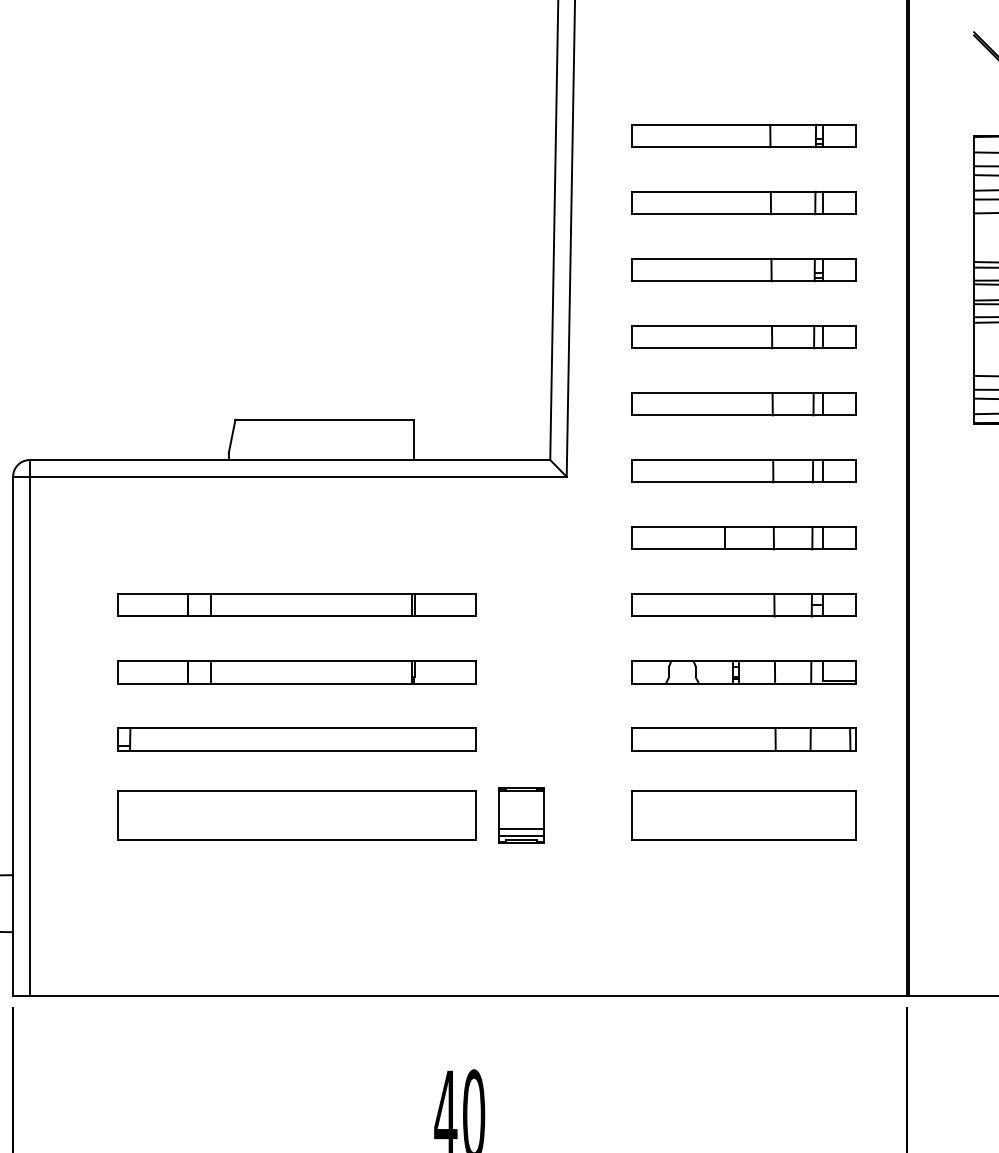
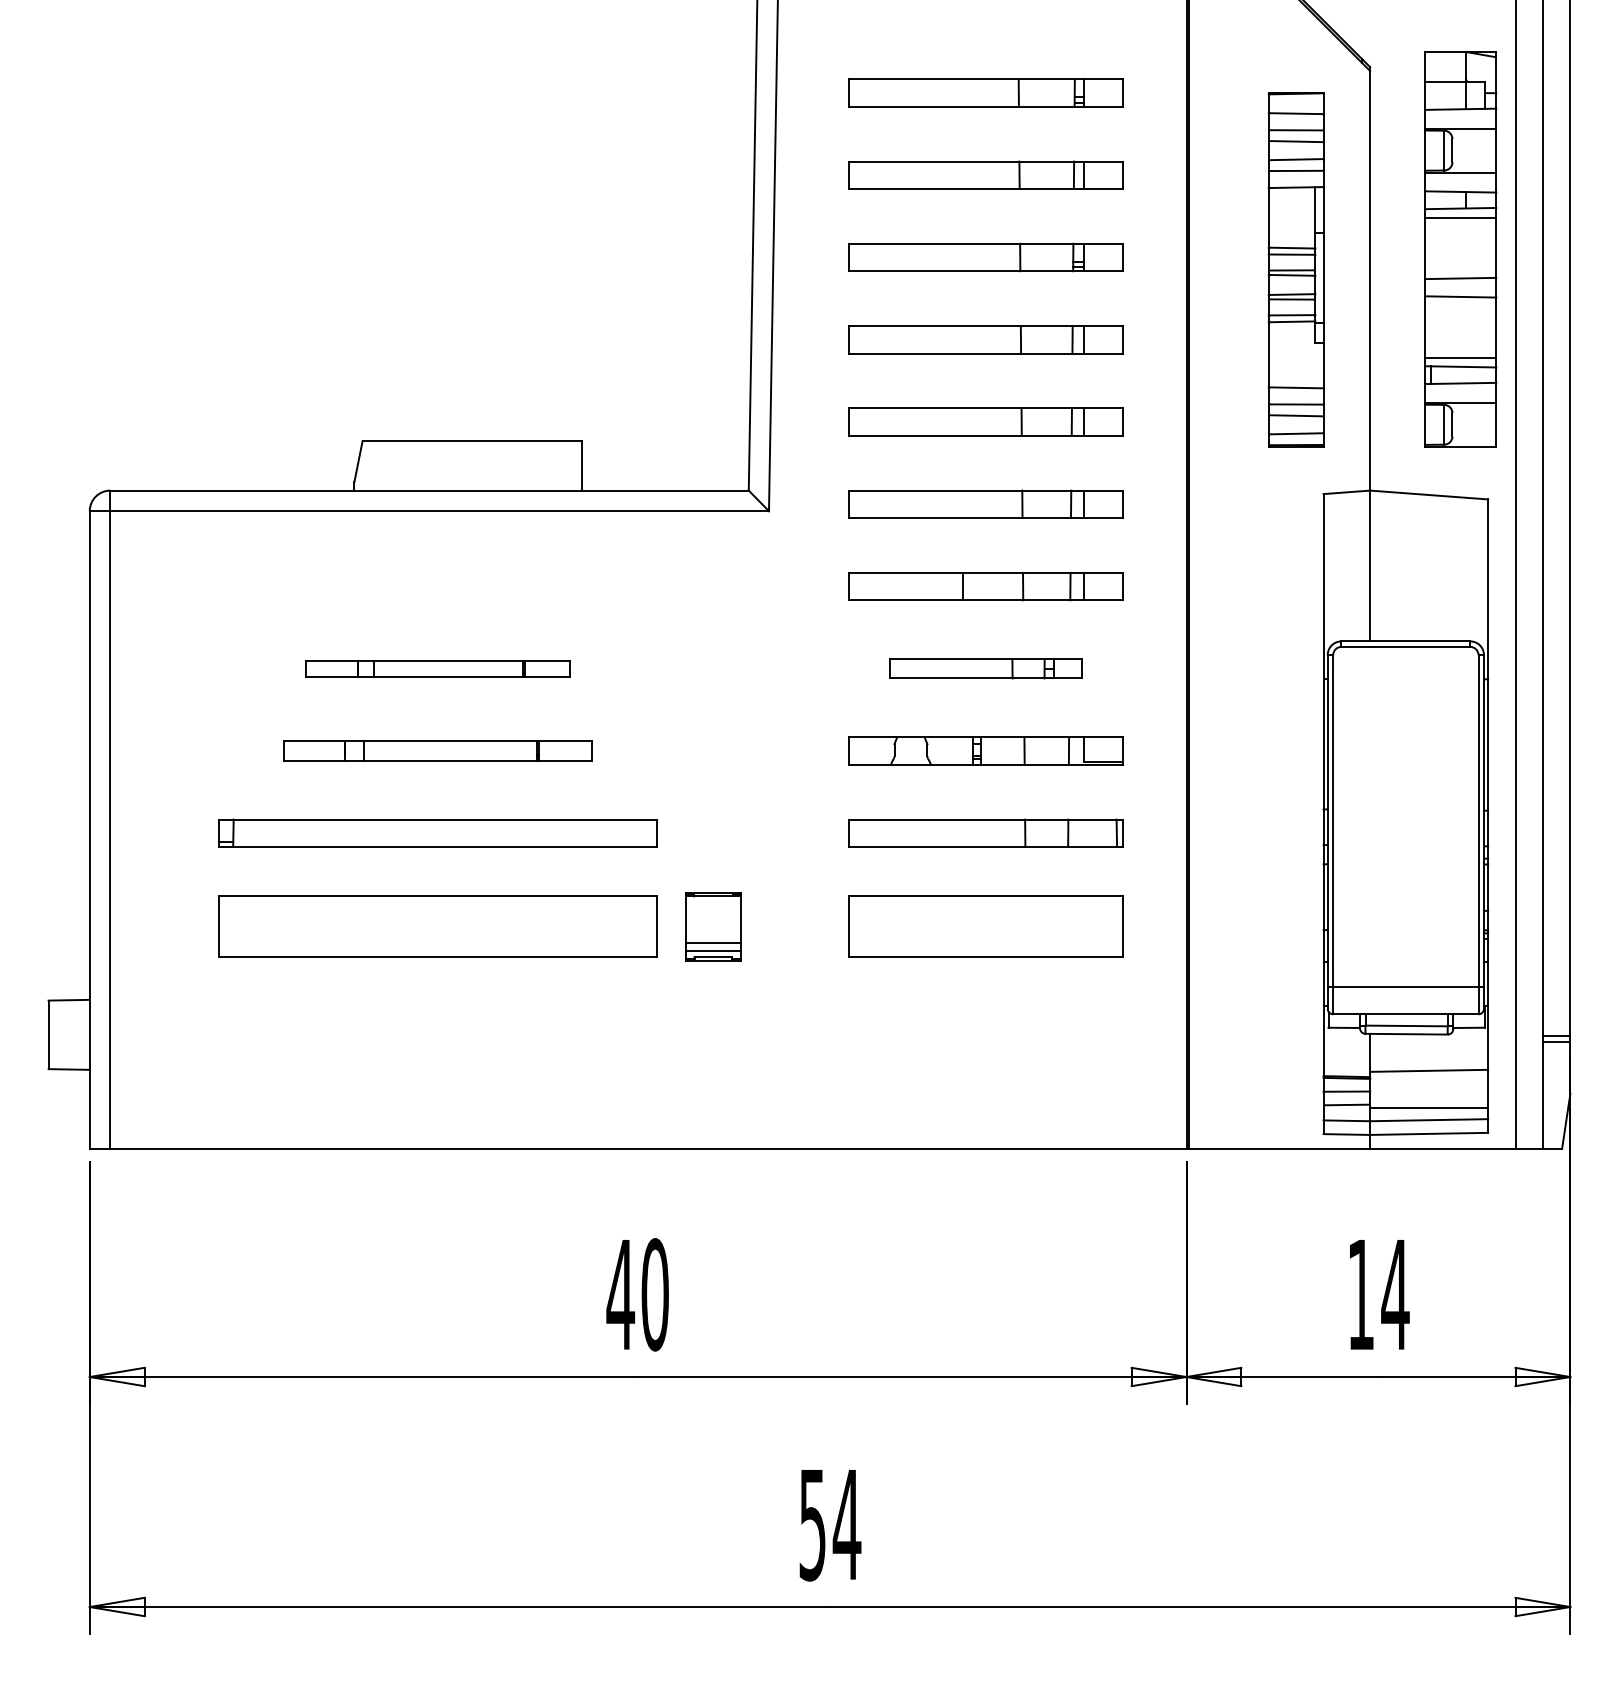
part: (296, 605) -> (437, 668), size x0.6
part: (743, 605) -> (985, 668), size x0.7
part: (296, 671) -> (437, 750), size x0.7

